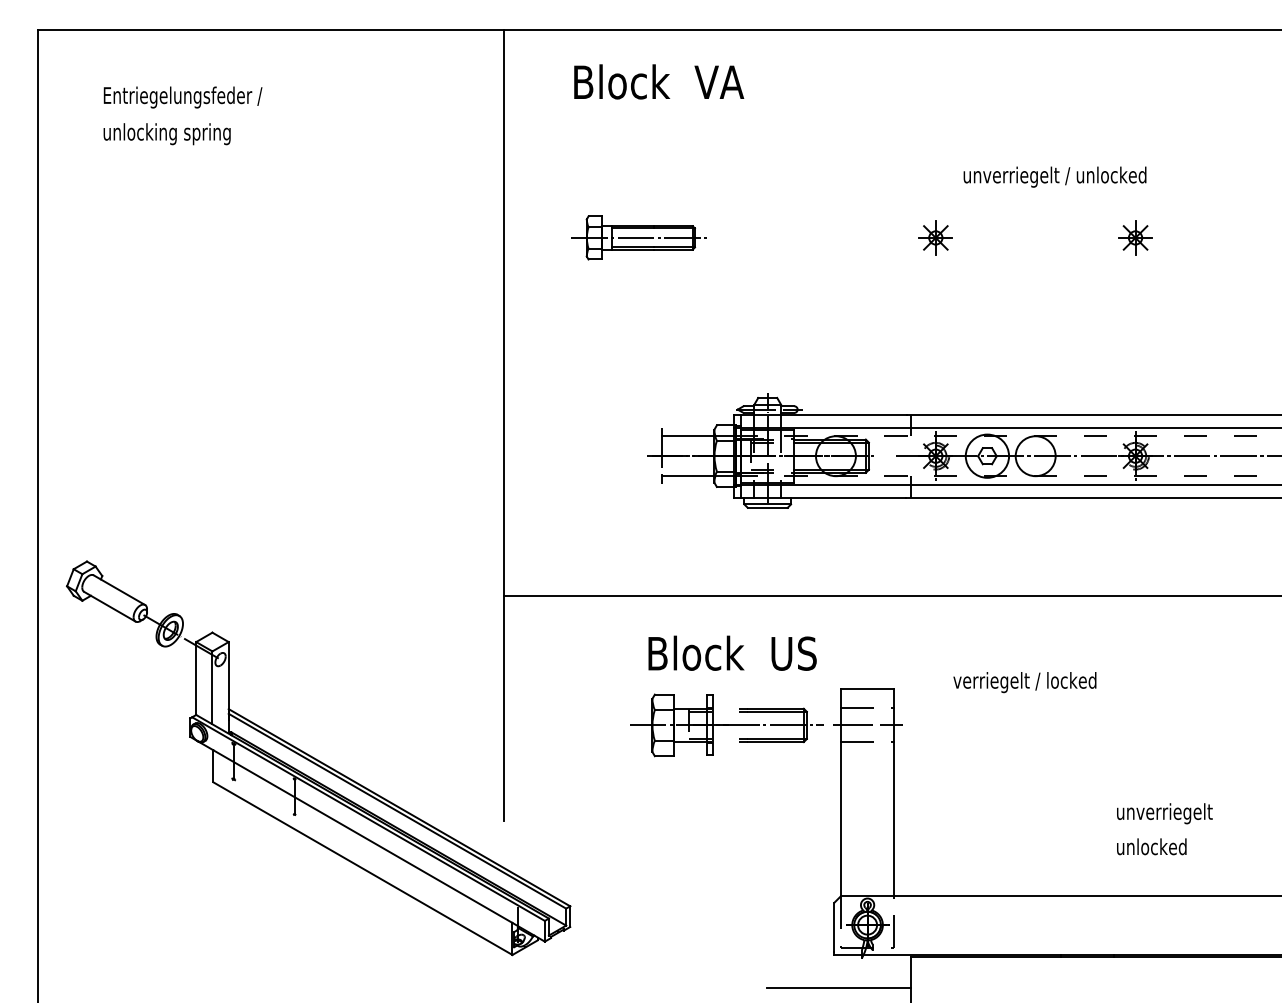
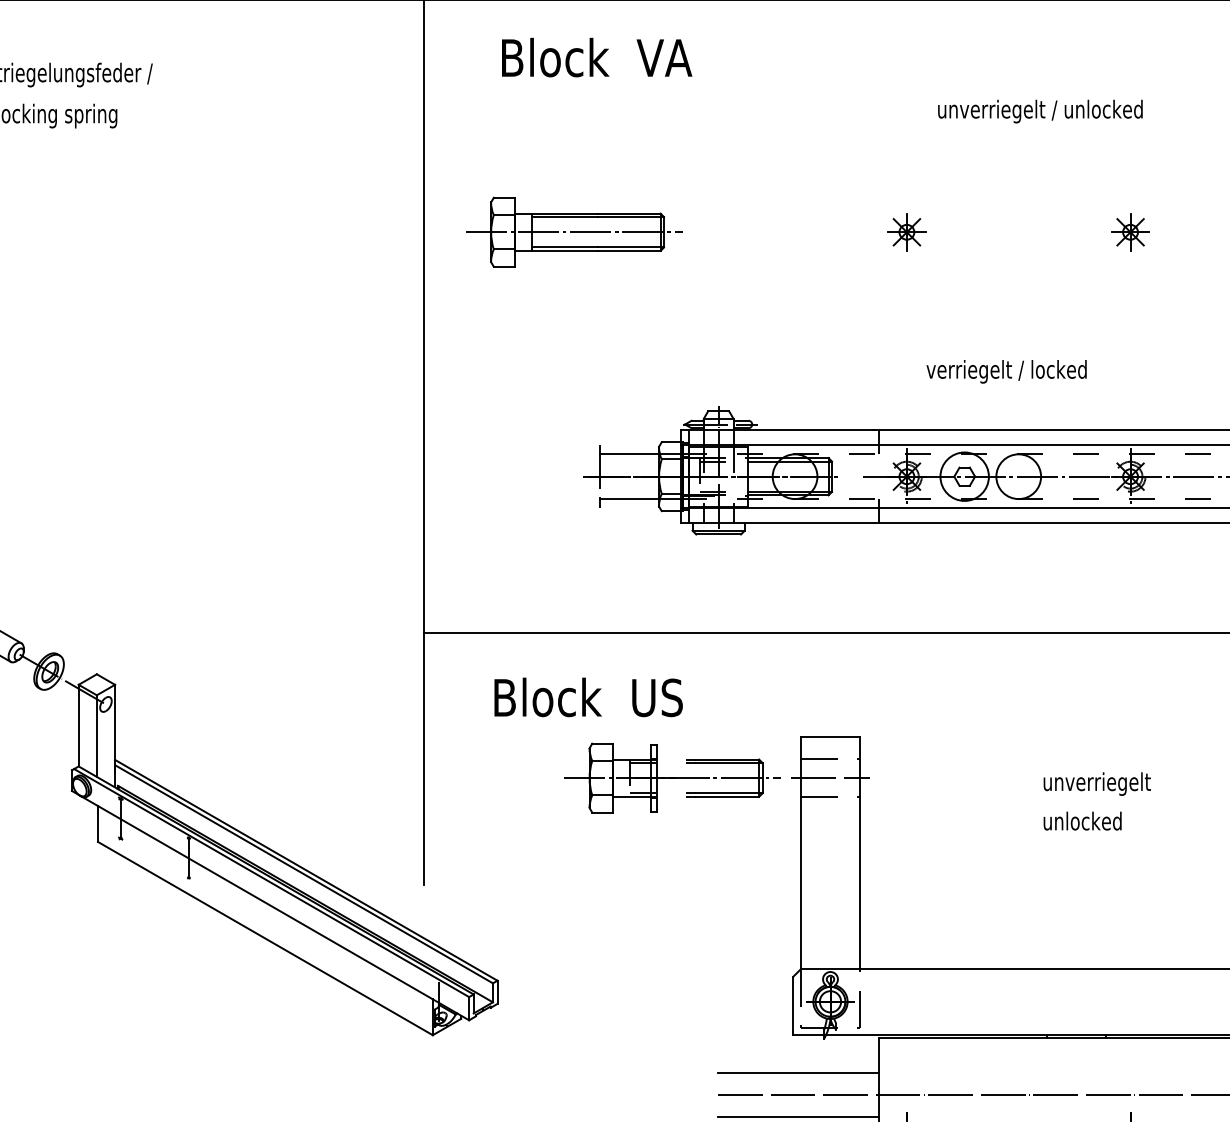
text: (1054, 176) -> (1039, 110), moved
part: (638, 237) -> (573, 231), size x1.43
text: (732, 652) -> (588, 696), moved
text: (1024, 682) -> (1006, 371), moved
text: (1164, 829) -> (1096, 801), moved

